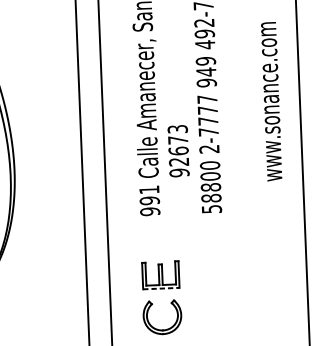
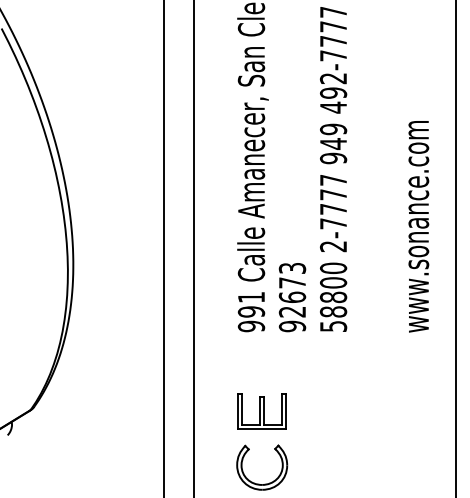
text: (271, 101) -> (418, 226), moved
text: (178, 151) -> (292, 297), moved
line: (161, 288) -> (262, 429), dashed -> solid

